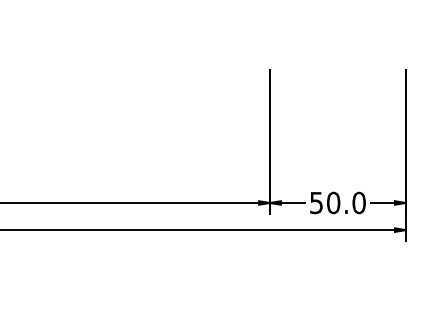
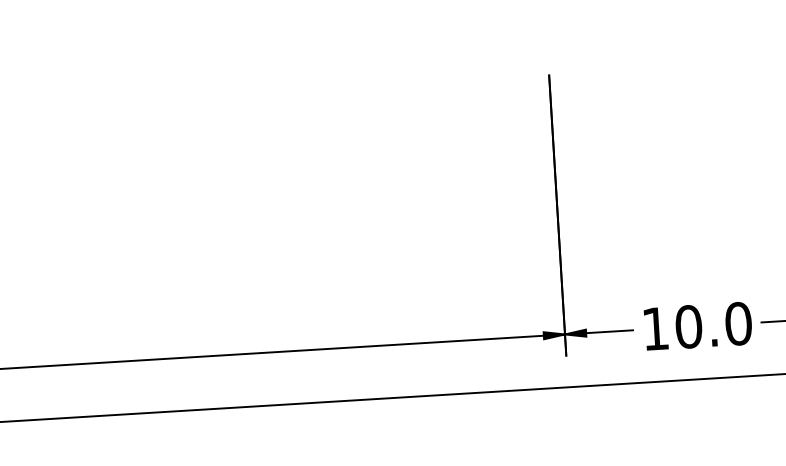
text: (316, 203) -> (655, 329), 50.0 -> 10.0

